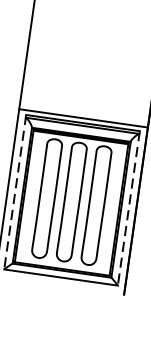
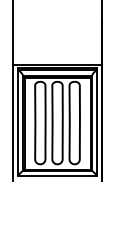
line: (15, 191) -> (18, 121), dashed -> solid
line: (129, 208) -> (97, 121), dashed -> solid

